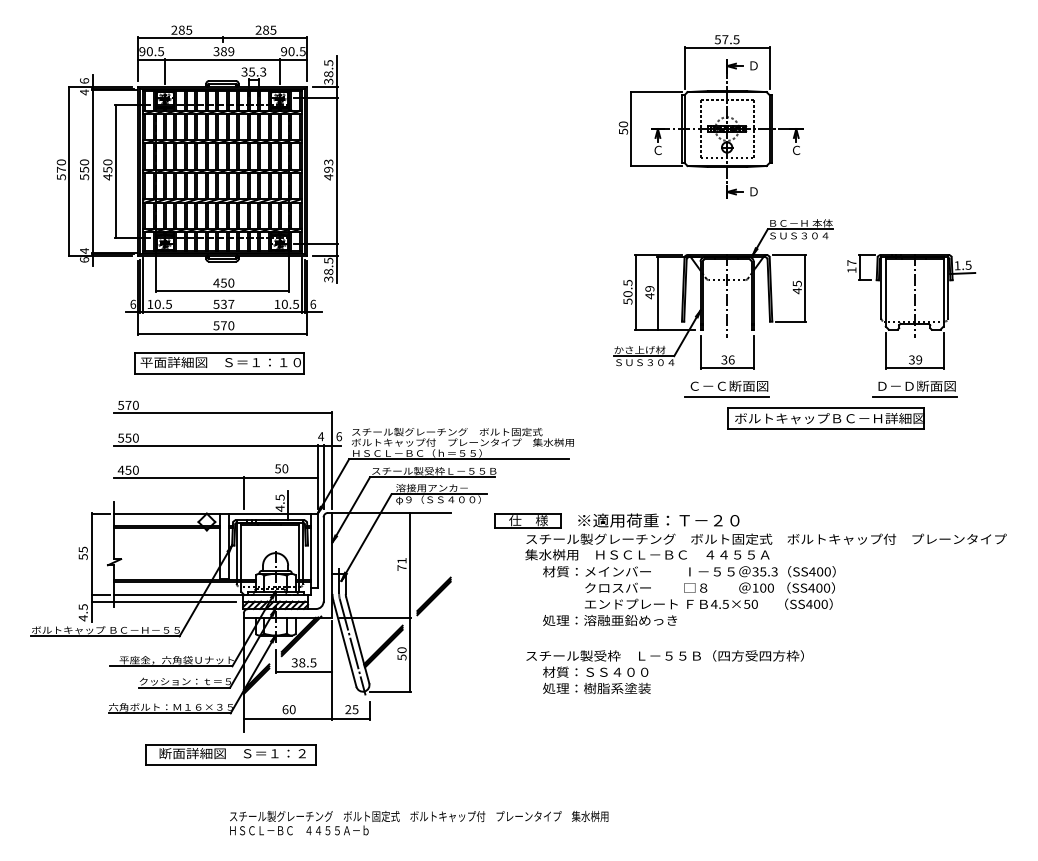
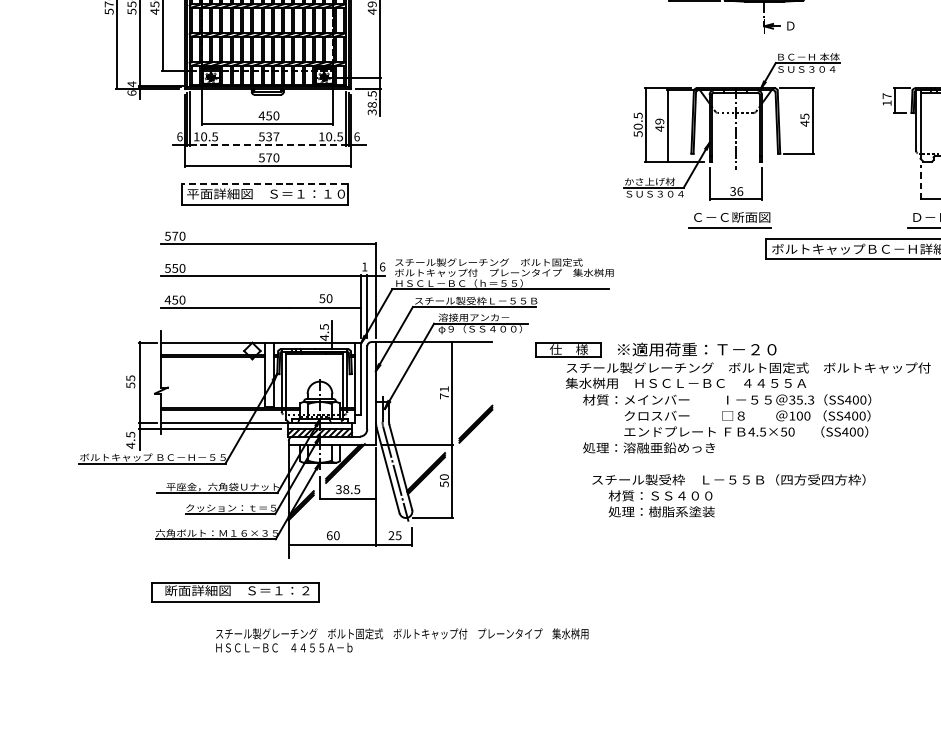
part: (723, 294) -> (732, 127), moved
line: (223, 312) -> (268, 144), solid -> dashed
line: (885, 350) -> (920, 182), solid -> dashed
line: (218, 352) -> (263, 184), solid -> dashed
part: (726, 388) -> (729, 219), moved
text: (321, 436) -> (365, 266), 4 -> 1
line: (243, 493) -> (288, 322), removed
text: (664, 671) -> (728, 495), moved
part: (230, 754) -> (235, 591), moved
text: (419, 822) -> (402, 639), moved

